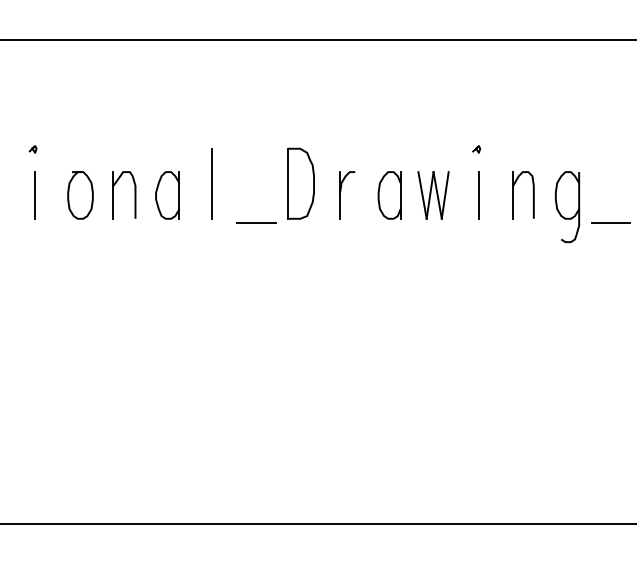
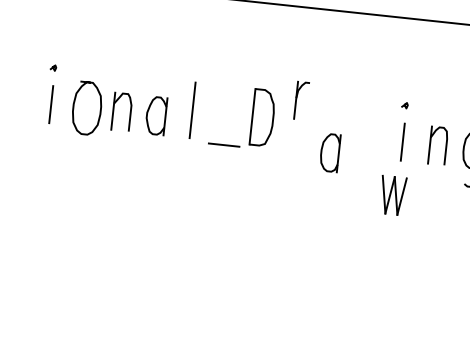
part: (341, 192) -> (297, 98), moved
part: (80, 195) -> (87, 108), size x1.4
part: (389, 195) -> (330, 152), moved
part: (433, 195) -> (392, 195), moved

